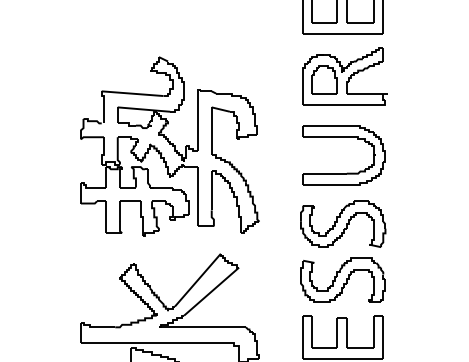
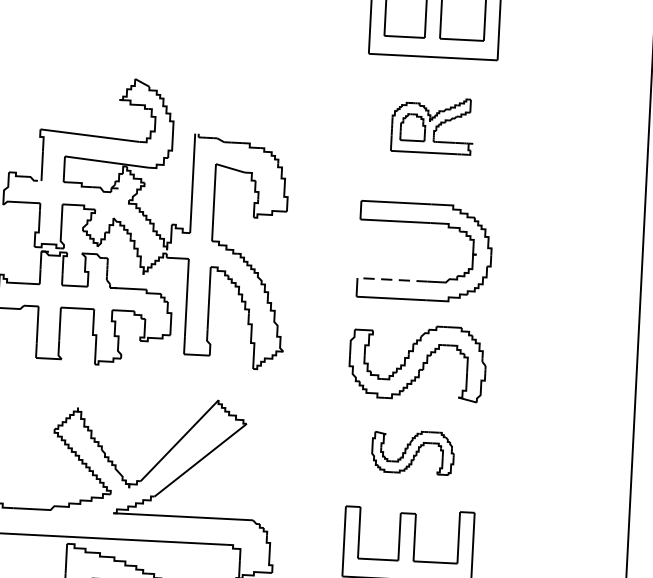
part: (344, 76) -> (431, 125), size x0.6
line: (325, 173) -> (393, 279), solid -> dashed
part: (342, 279) -> (412, 451), size x0.6

